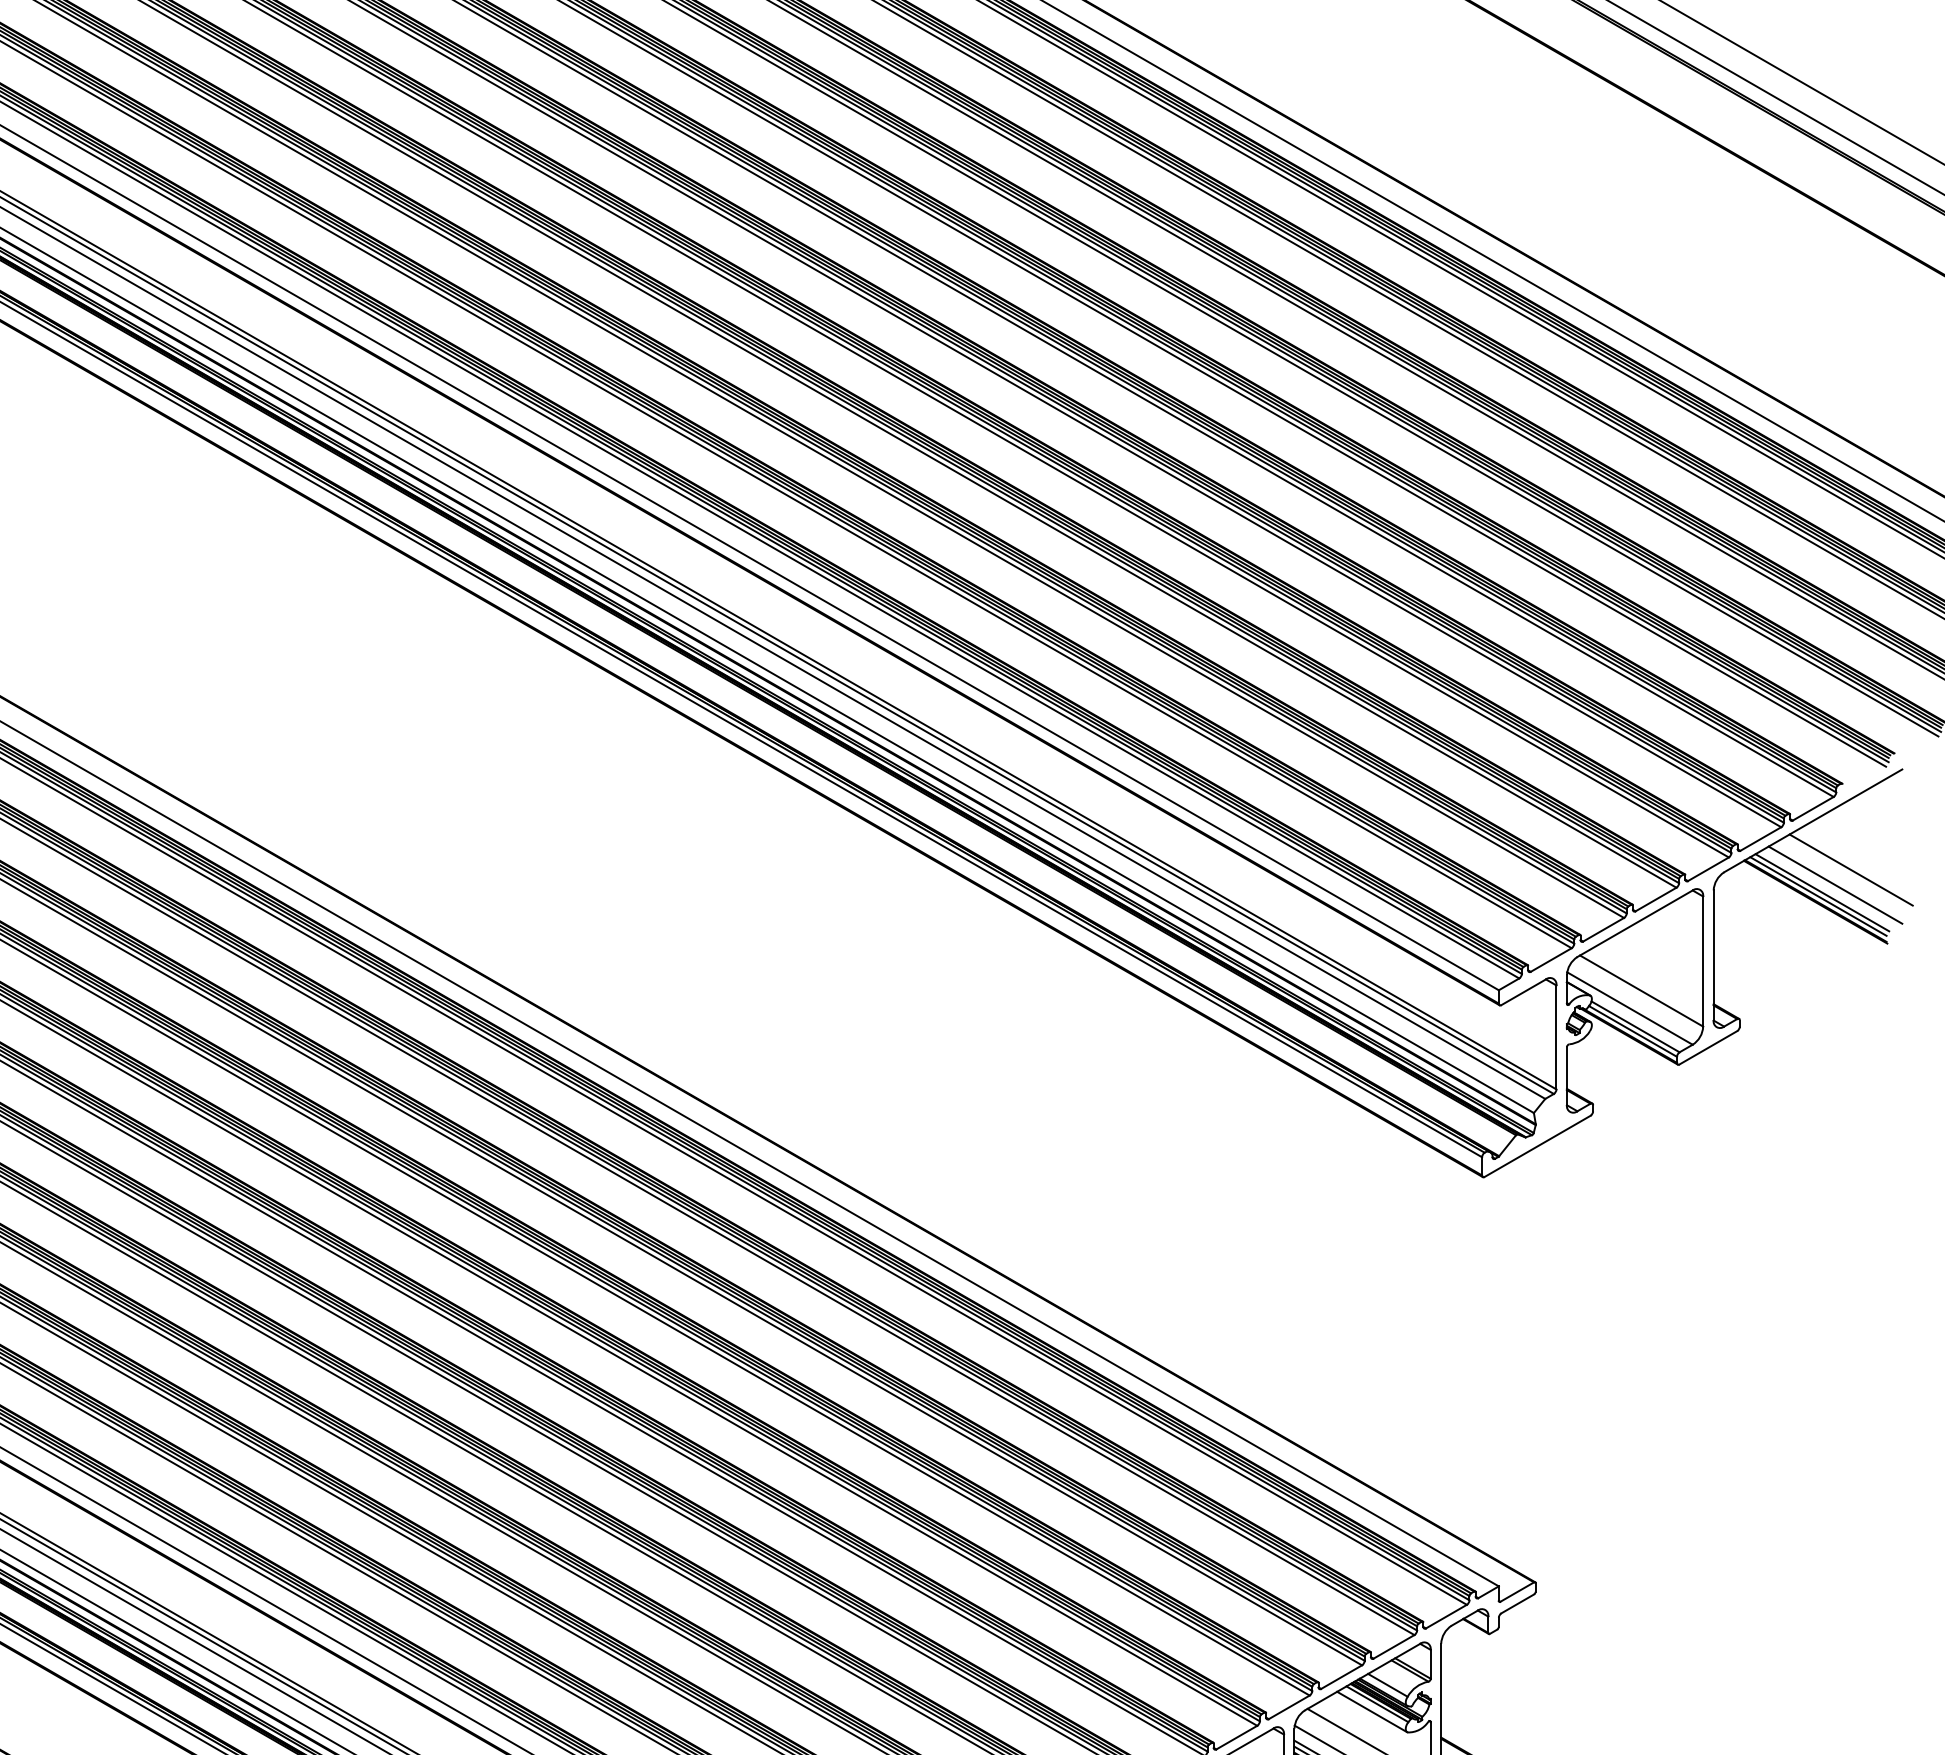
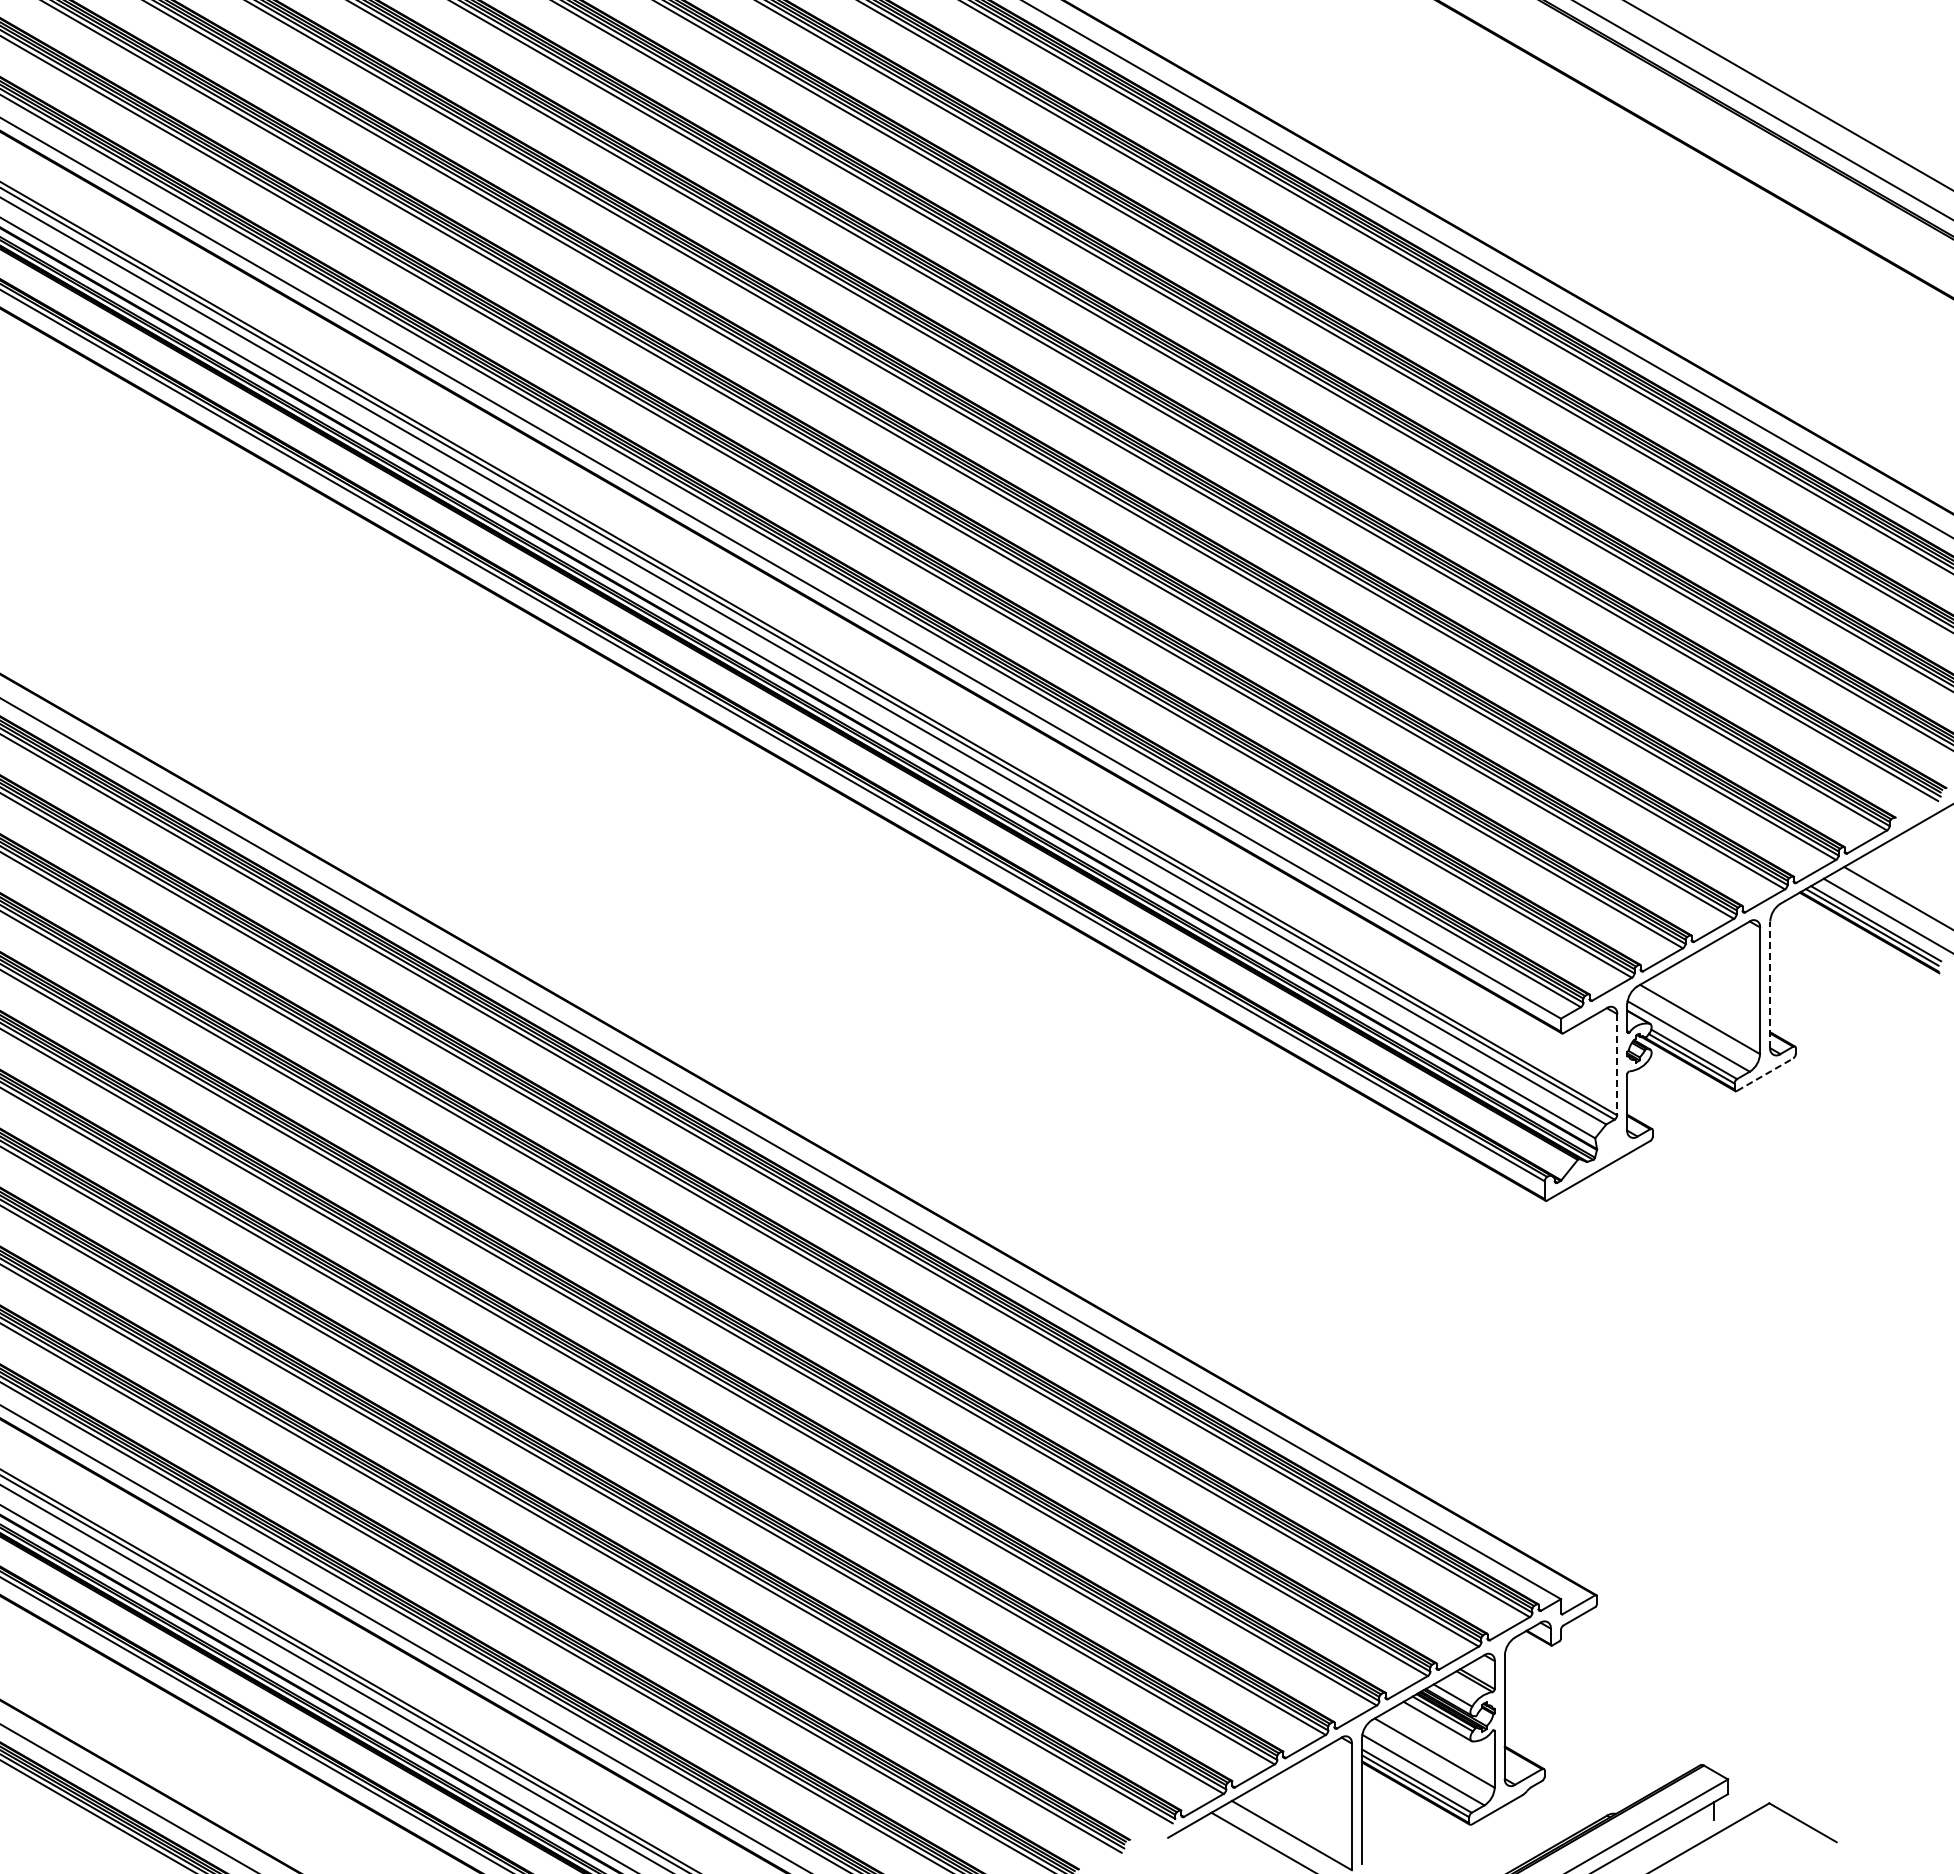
line: (1713, 955) -> (1770, 984), solid -> dashed
line: (1556, 1037) -> (1617, 1064), solid -> dashed
line: (1708, 1047) -> (1765, 1074), solid -> dashed

